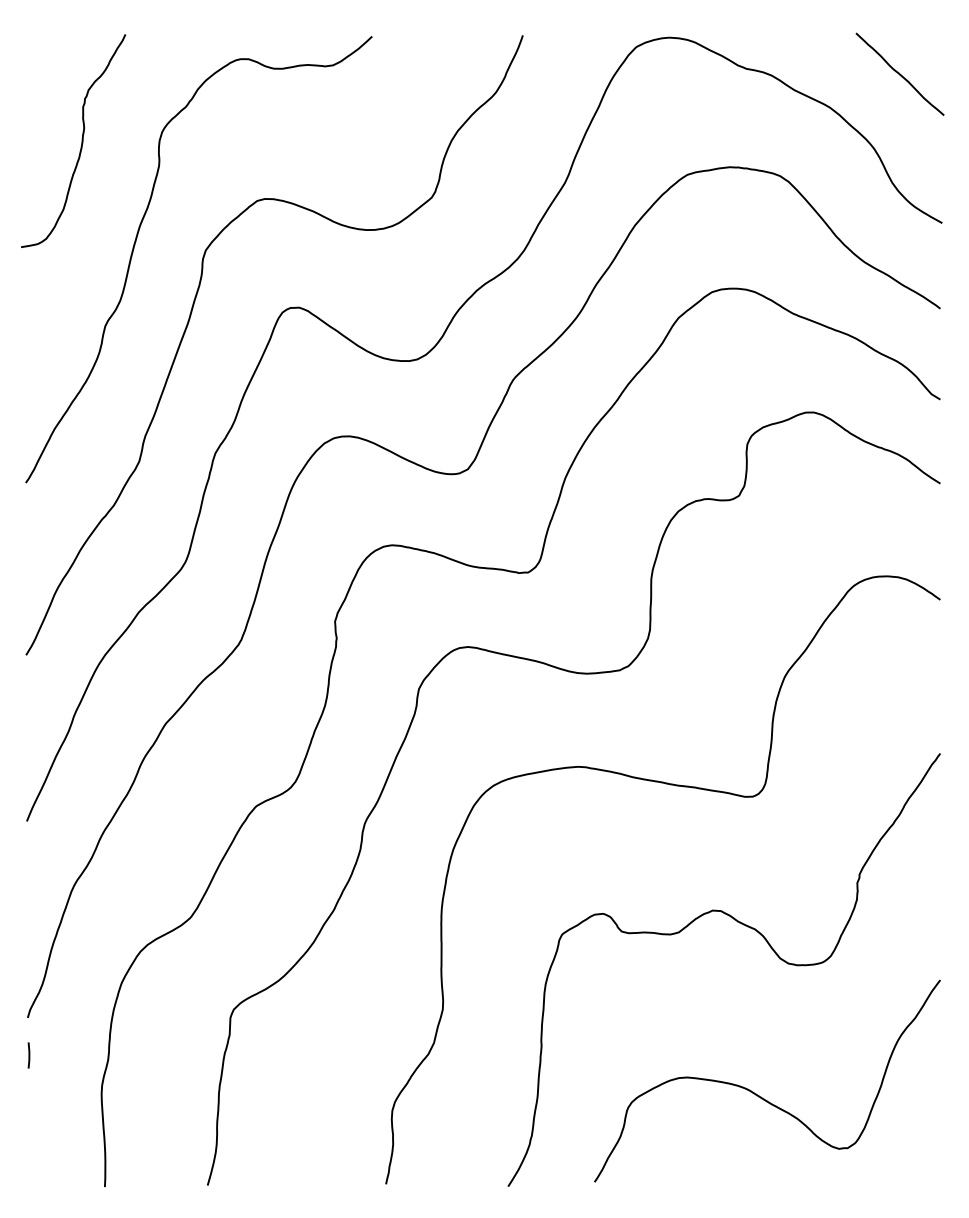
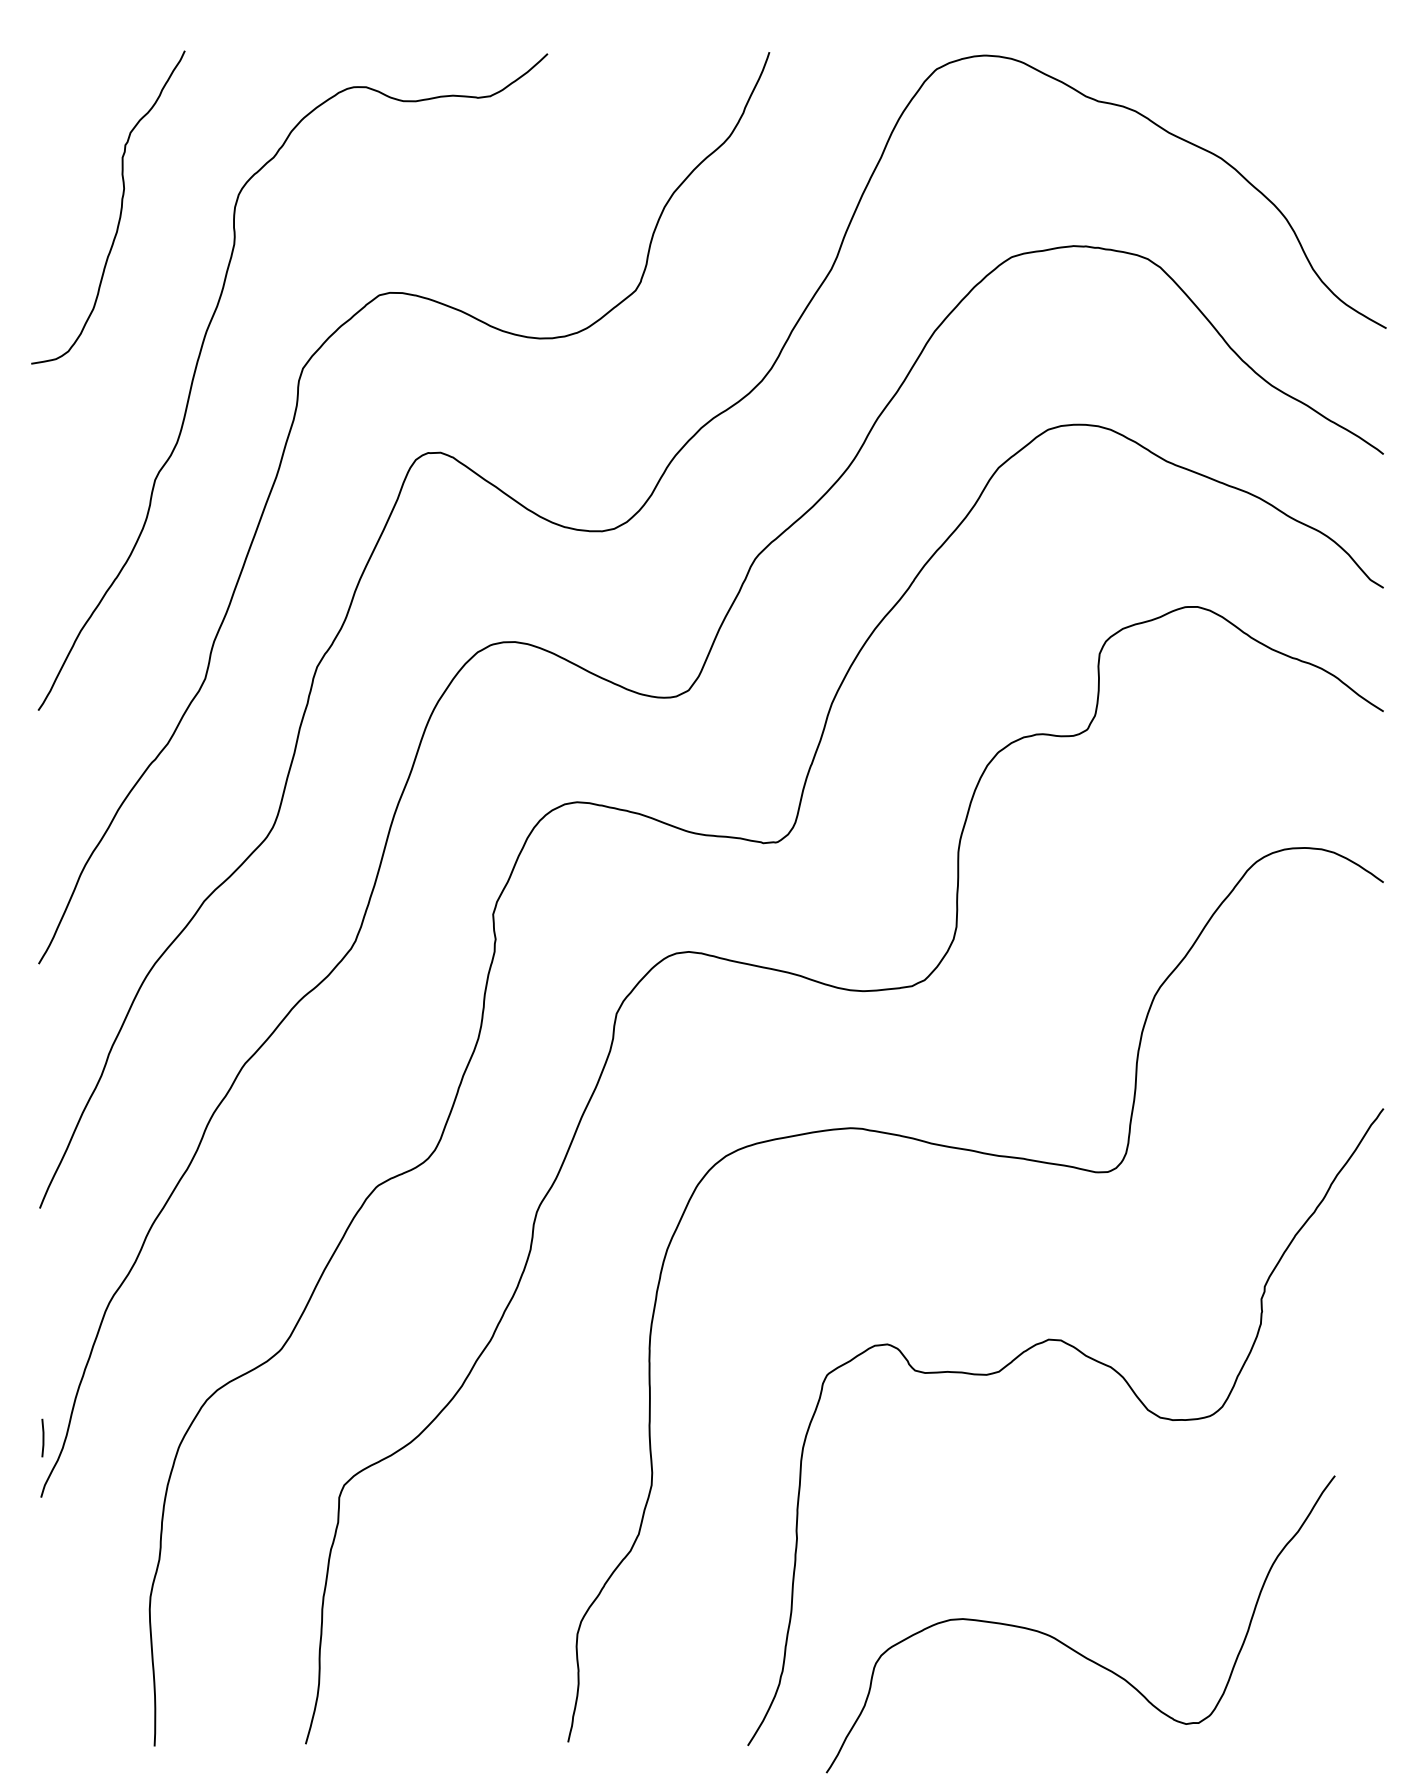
curve: (899, 73) -> (1323, 108), removed
line: (28, 1055) -> (42, 1438), moved
curve: (759, 1095) -> (1069, 1645), moved

